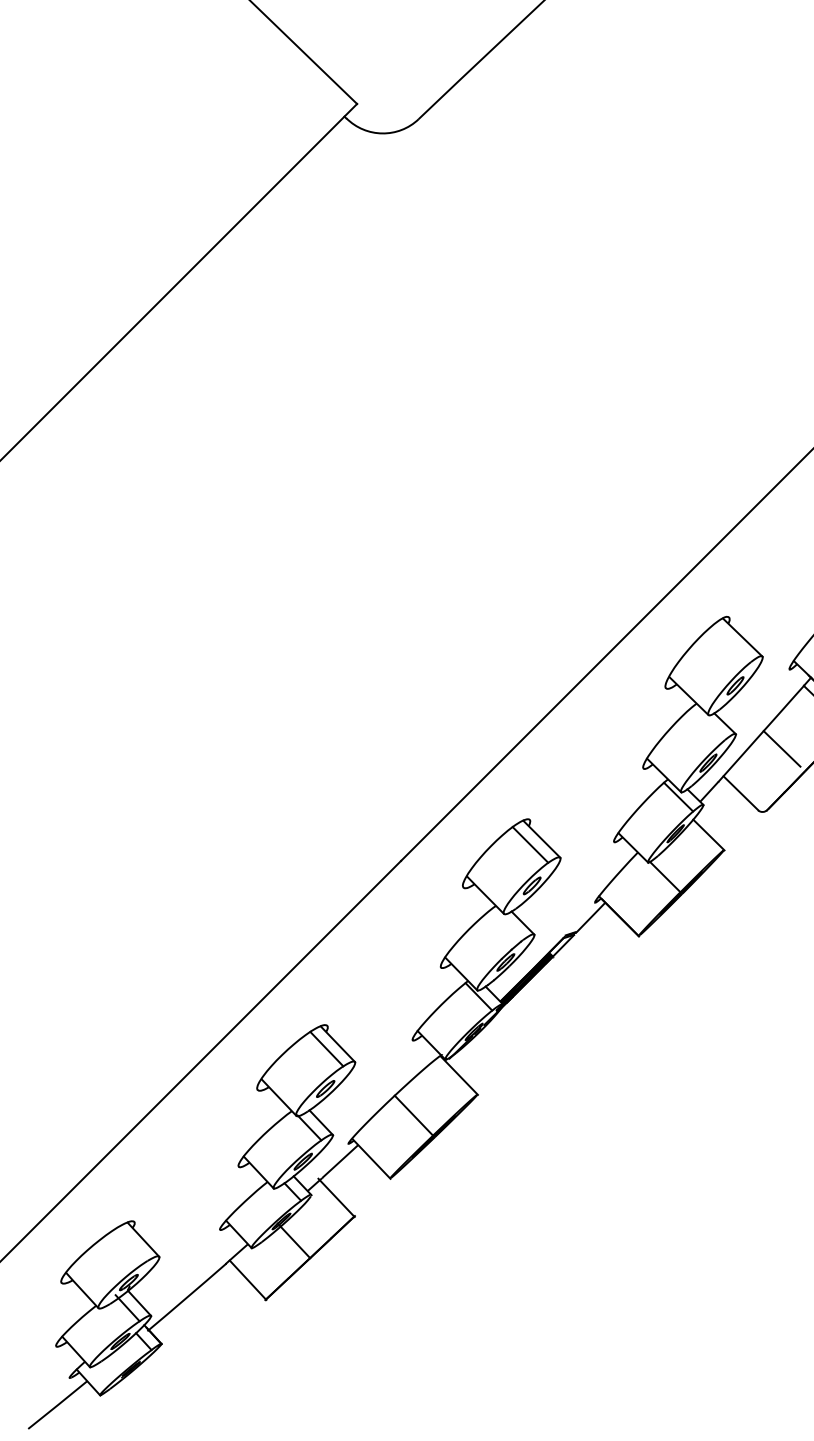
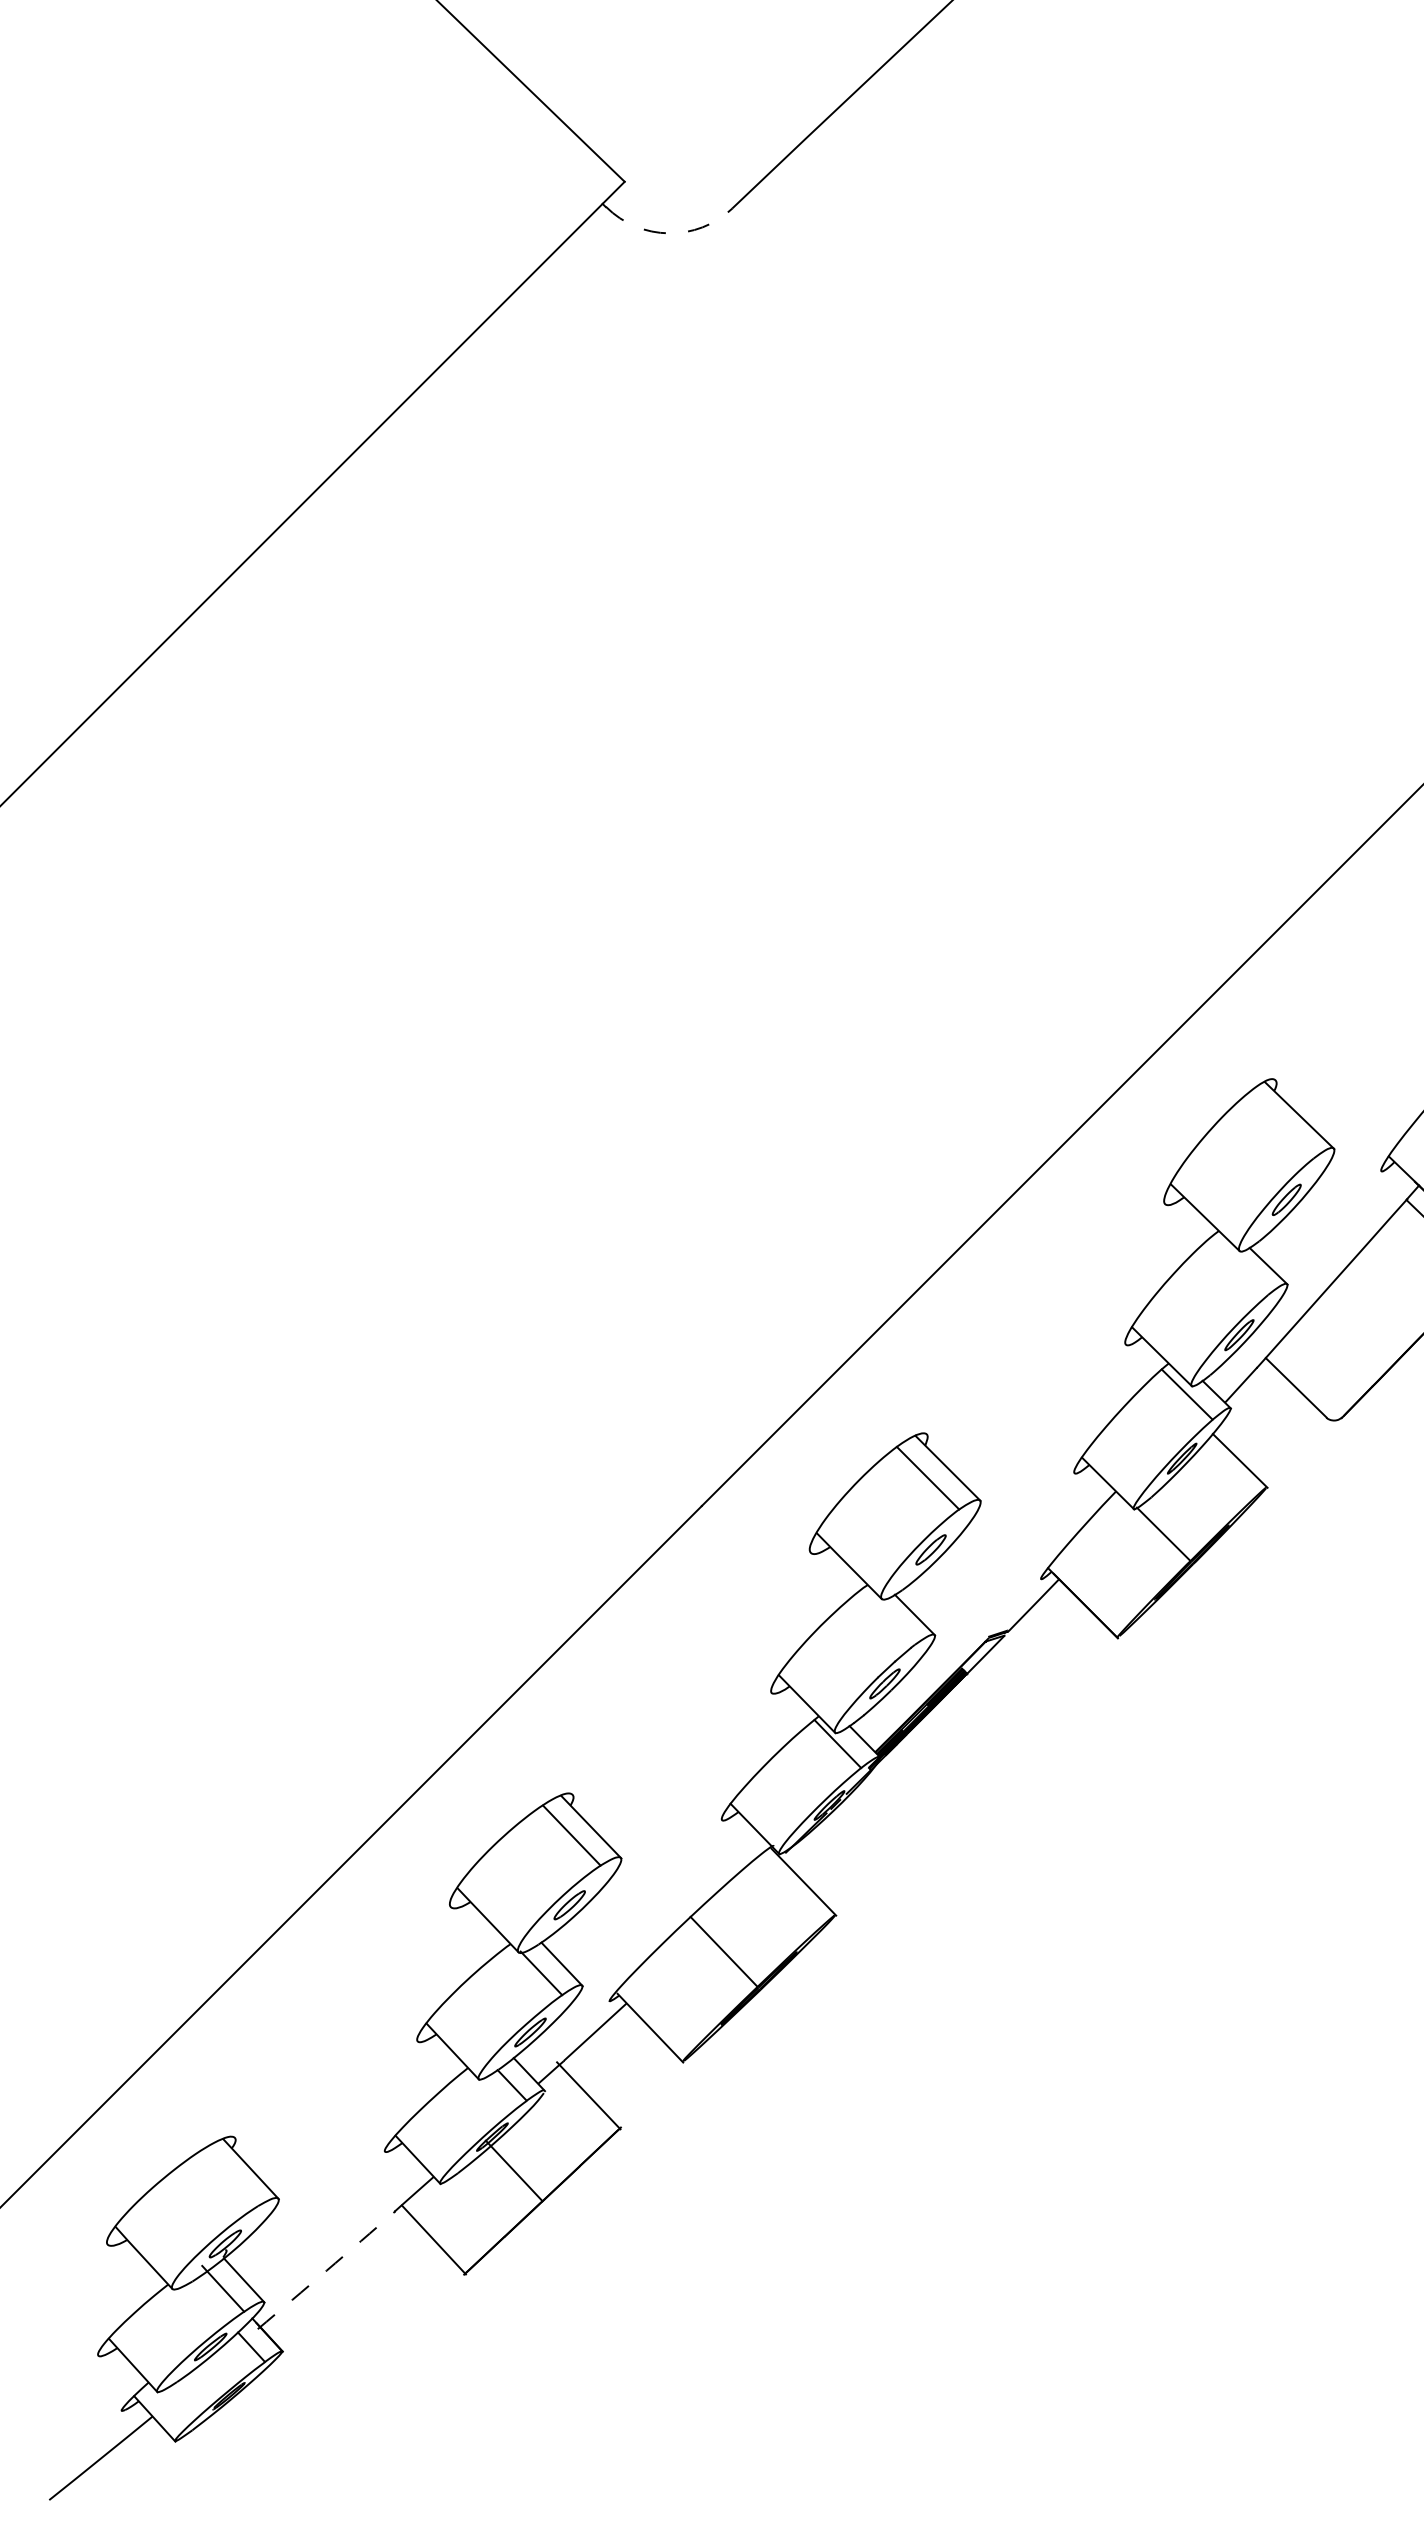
arc: (382, 133) -> (669, 233), solid -> dashed
line: (781, 748) -> (1367, 1309), removed
arc: (186, 1297) -> (326, 2270), solid -> dashed

